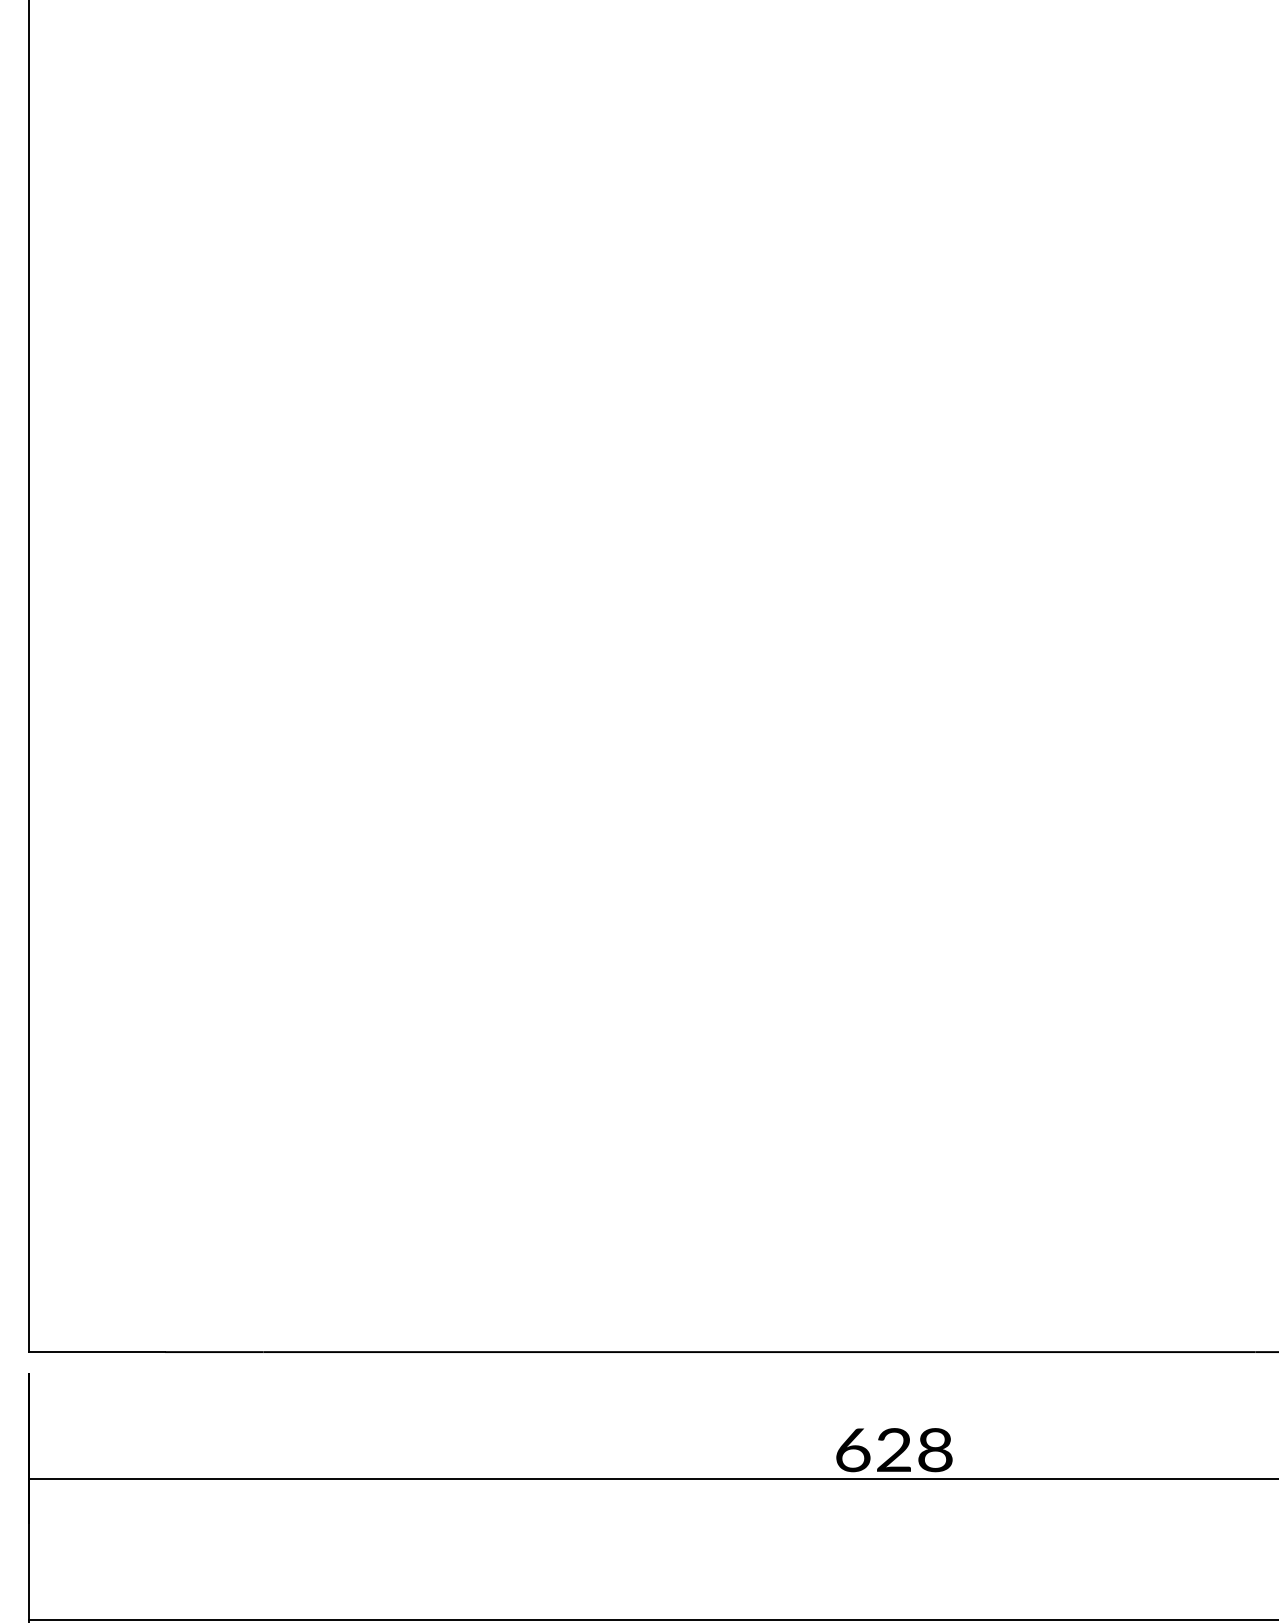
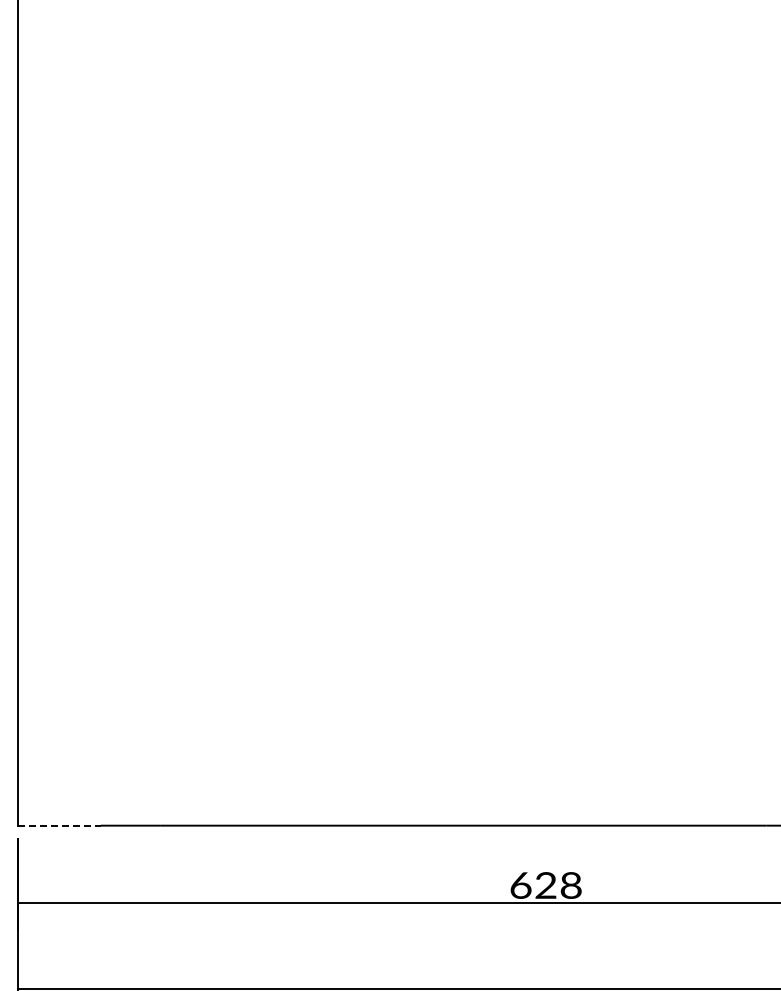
line: (97, 1351) -> (59, 825), solid -> dashed

